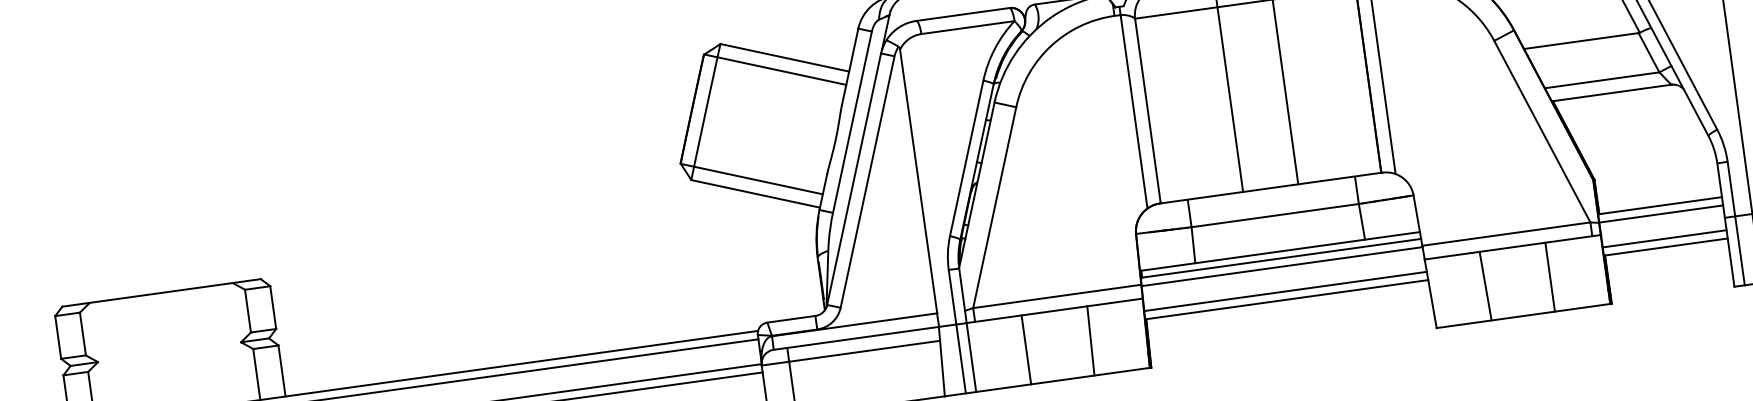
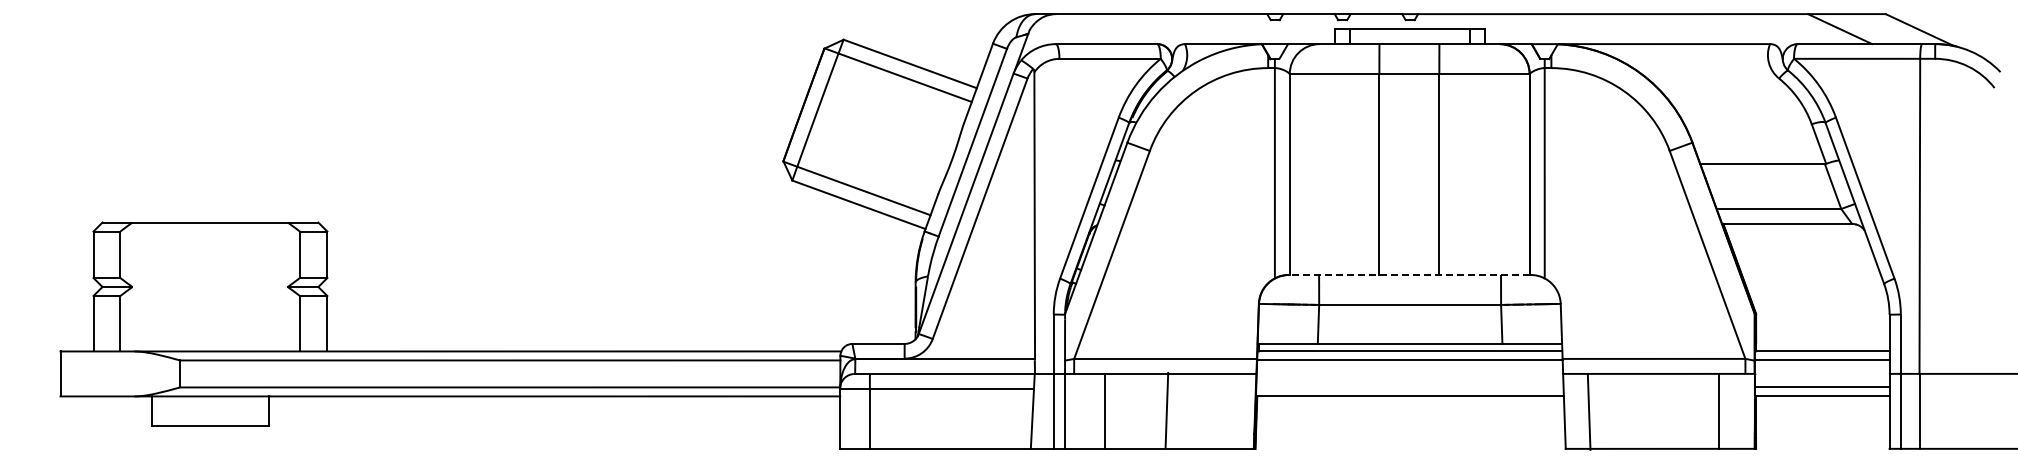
line: (1269, 187) -> (1408, 274), solid -> dashed
line: (1550, 276) -> (1719, 410), moved
line: (1484, 285) -> (1588, 411), moved
line: (1285, 291) -> (1409, 387), removed
line: (1090, 340) -> (1166, 409), moved
line: (1026, 349) -> (1104, 410), moved

